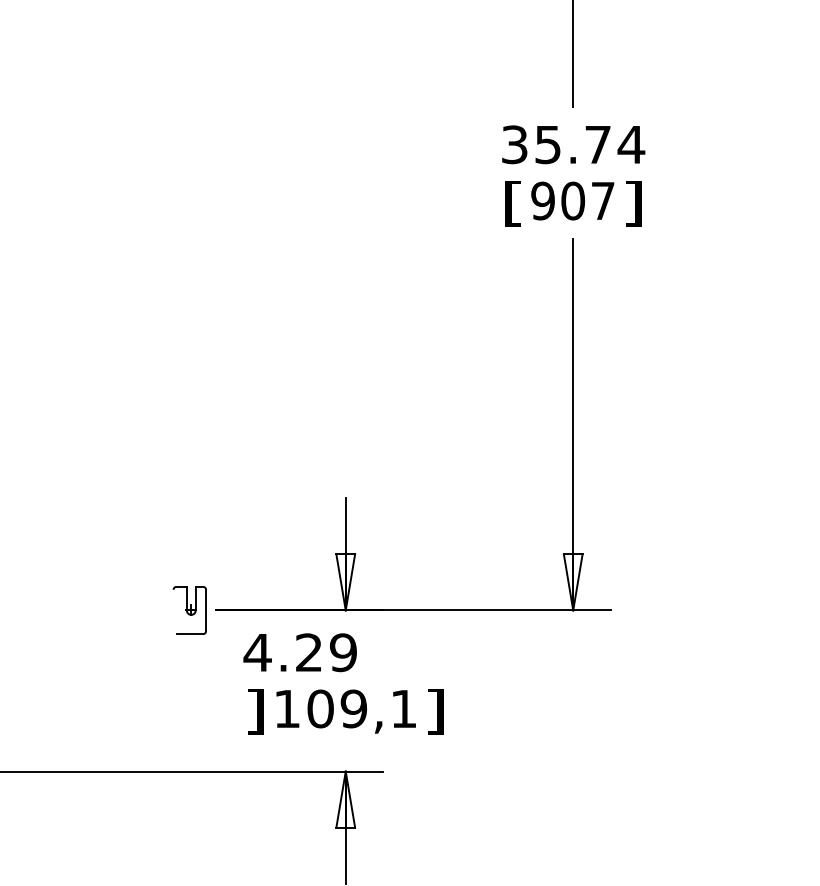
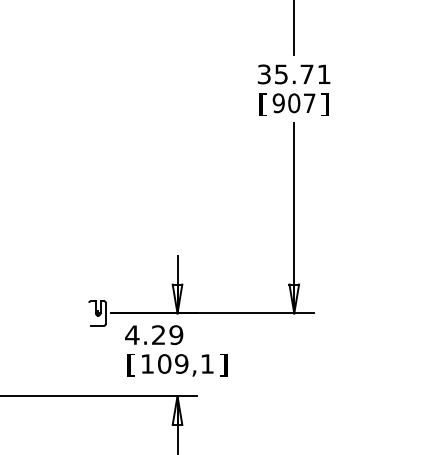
text: (632, 142) -> (324, 73), 35.74 -> 35.71
text: (256, 711) -> (131, 365), ] -> [

